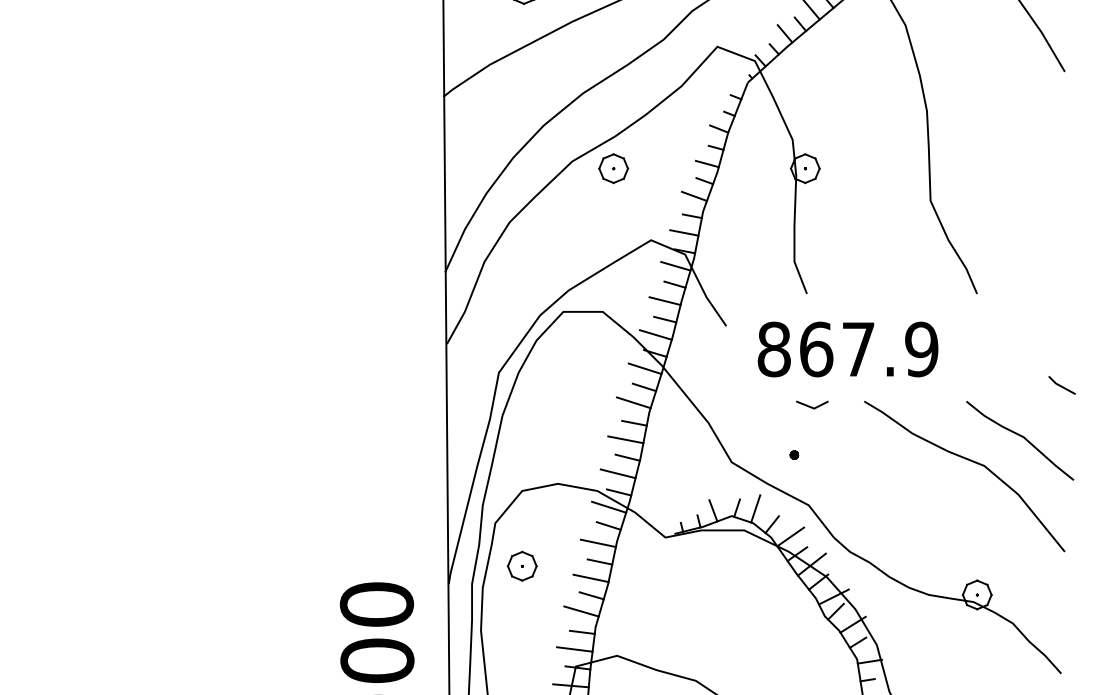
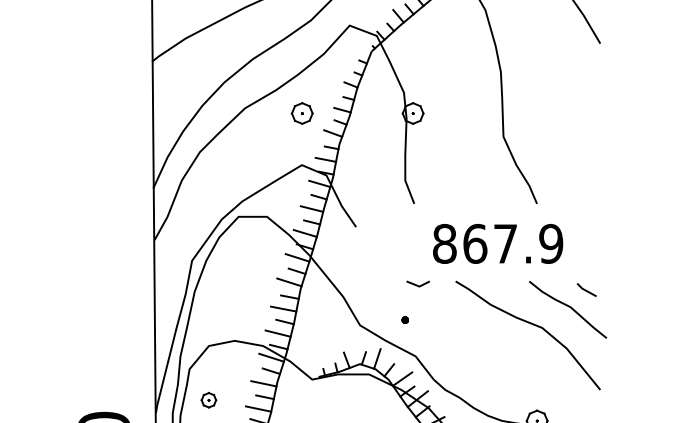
part: (613, 168) -> (302, 113), moved
text: (847, 349) -> (497, 243), moved
line: (1061, 385) -> (586, 290), moved
part: (521, 565) -> (208, 399), size x0.7

